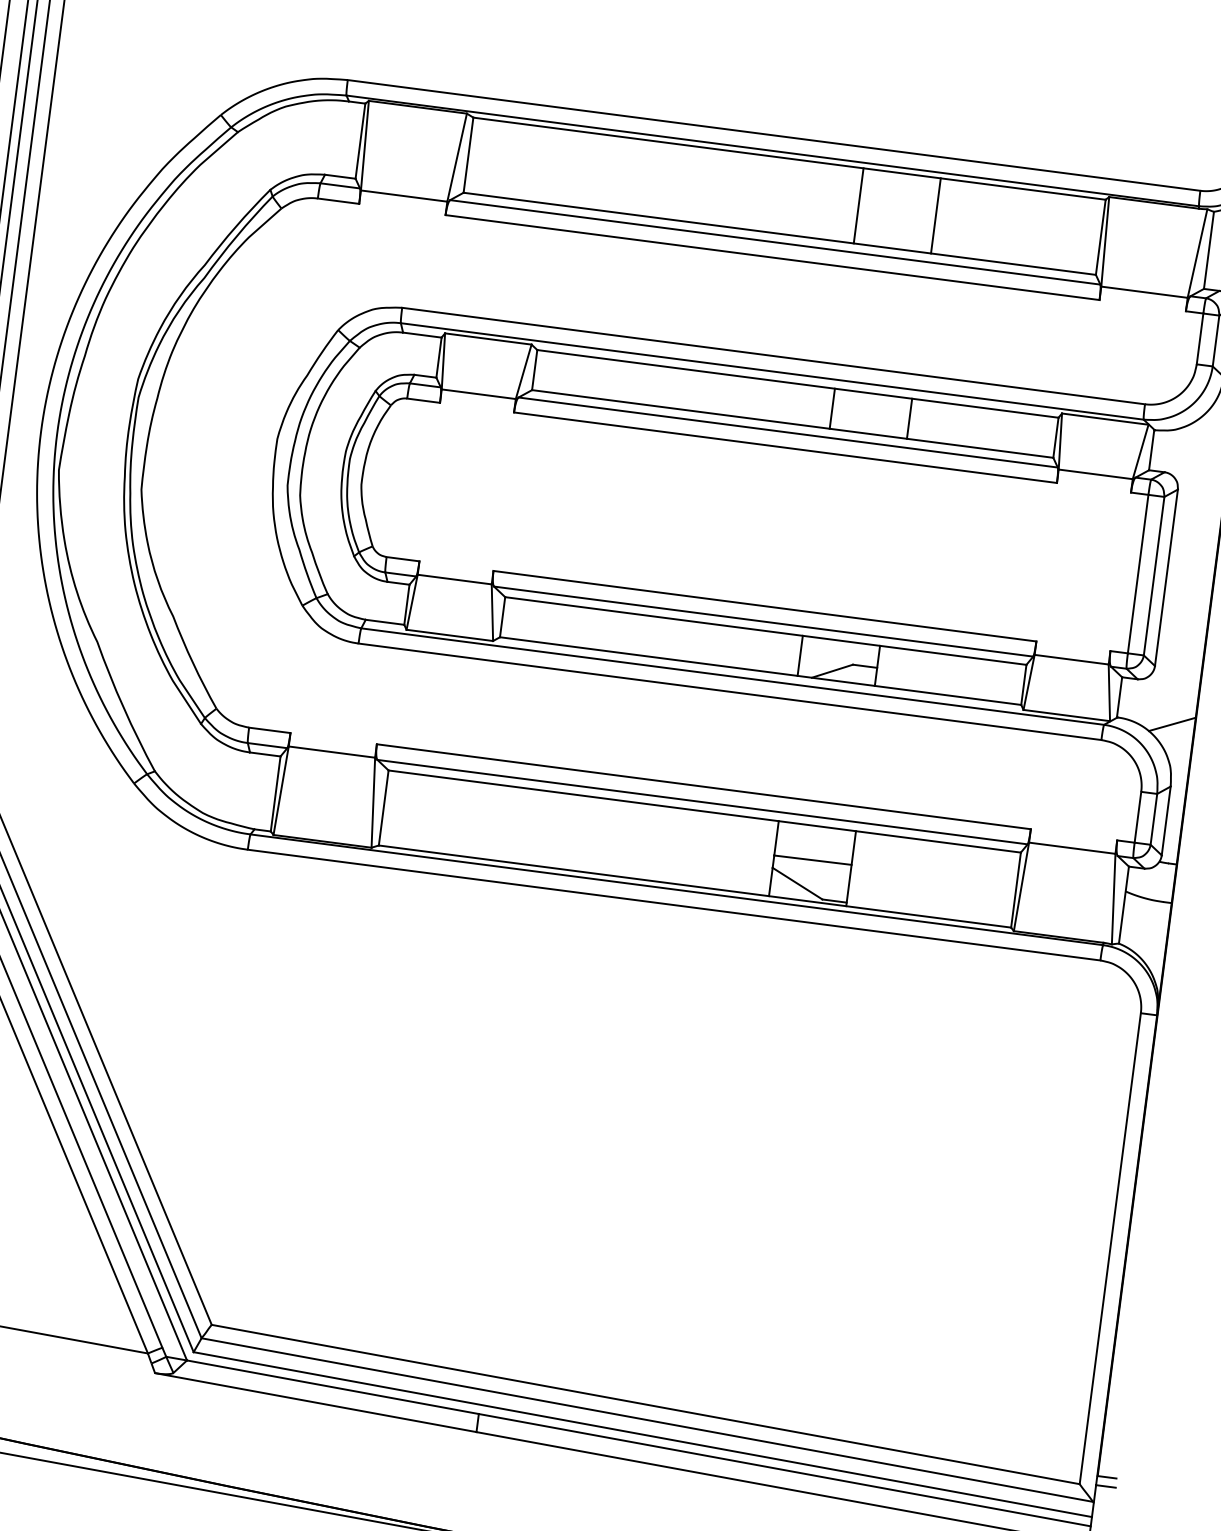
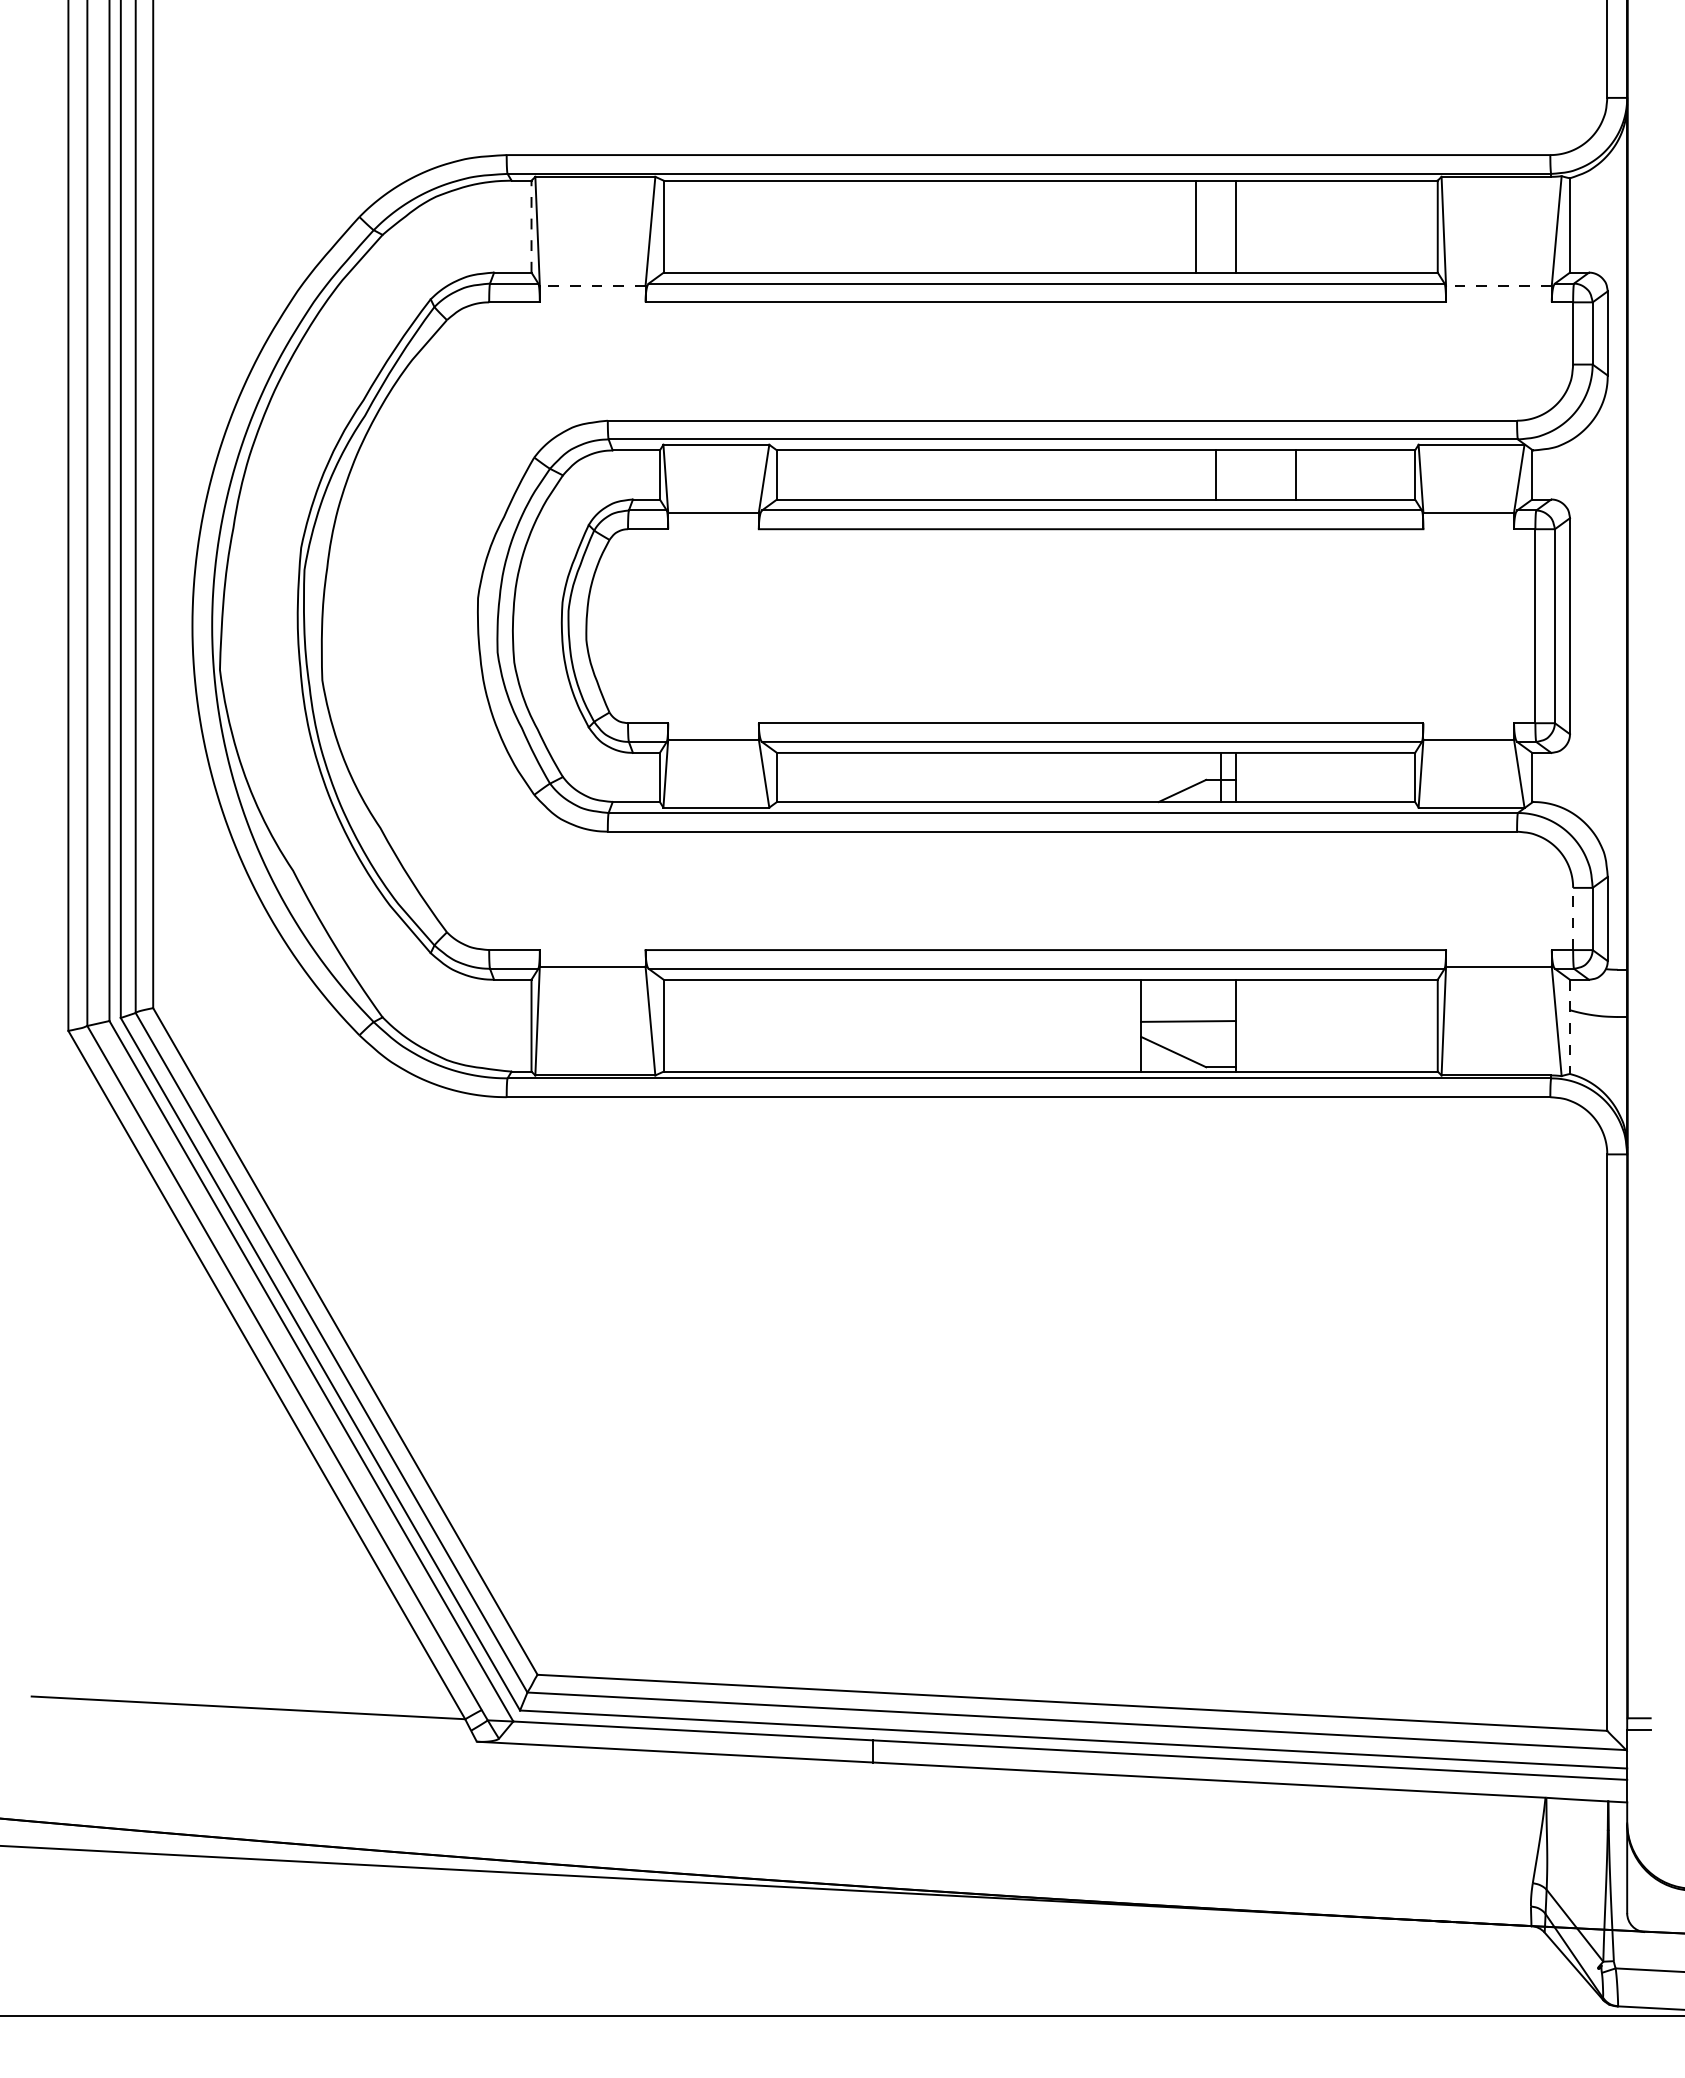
line: (360, 141) -> (531, 226), solid -> dashed
line: (404, 195) -> (592, 285), solid -> dashed
line: (858, 205) -> (1196, 226), moved
line: (1144, 291) -> (1498, 285), solid -> dashed
line: (832, 408) -> (1216, 474), moved
line: (909, 418) -> (1295, 474), moved
line: (800, 655) -> (1221, 777), moved
line: (1171, 724) -> (1599, 801), removed
line: (1138, 816) -> (1573, 918), solid -> dashed
line: (1124, 905) -> (1570, 1027), solid -> dashed

